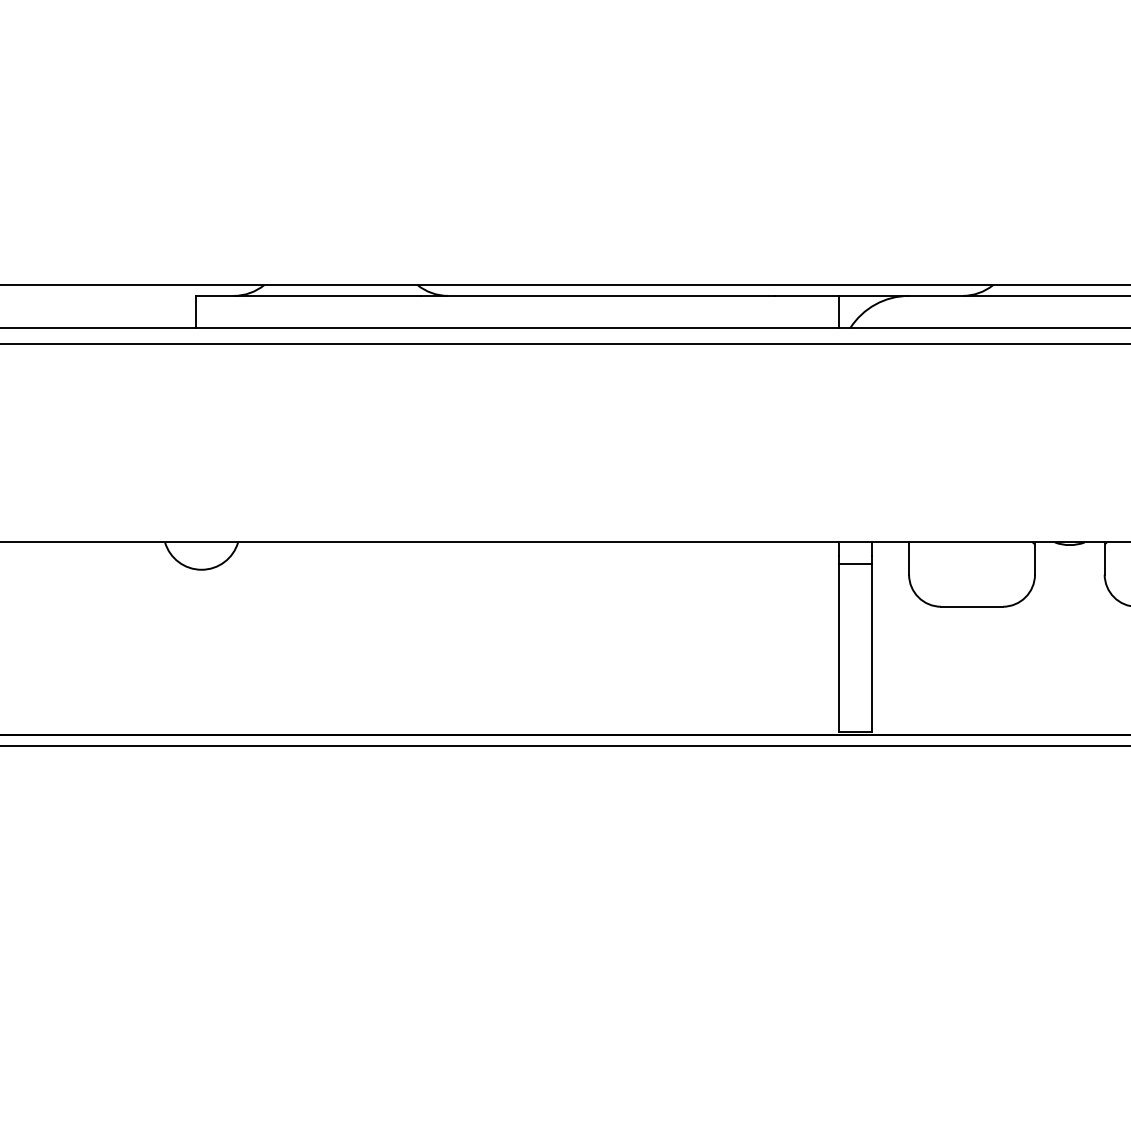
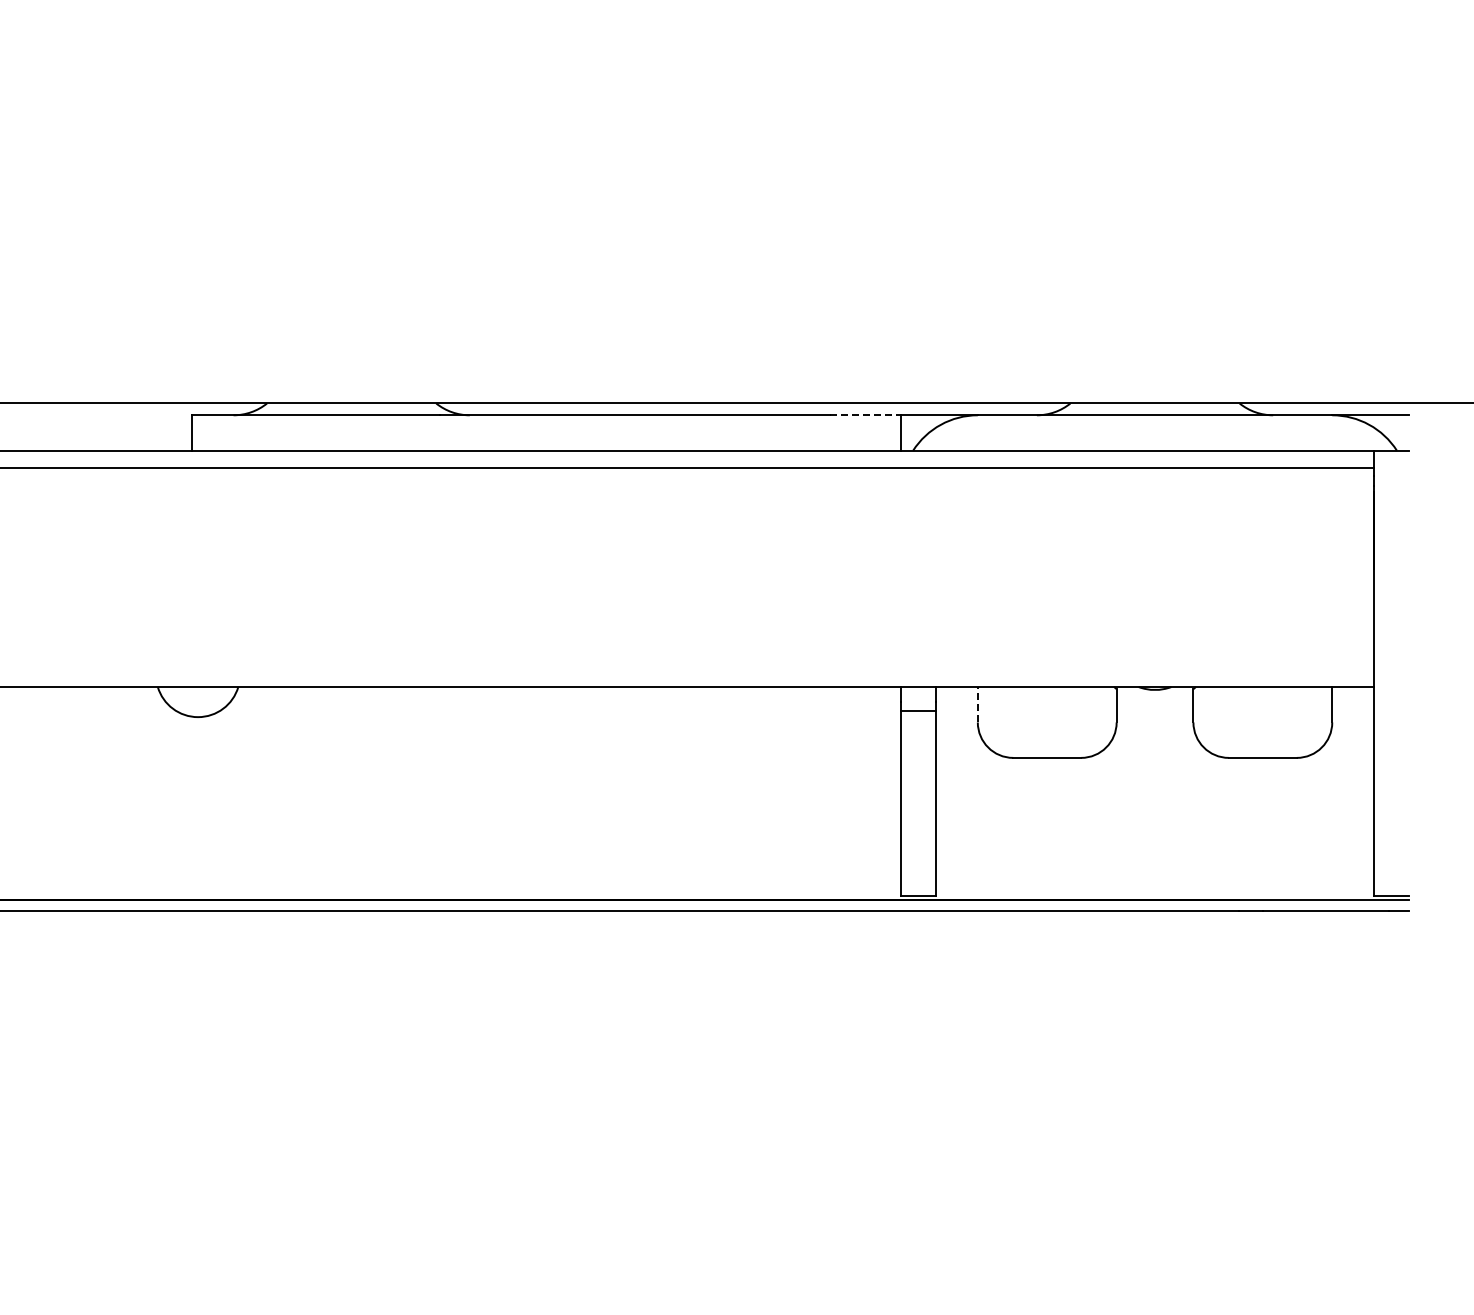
line: (808, 296) -> (866, 415), solid -> dashed
line: (908, 558) -> (977, 704), solid -> dashed

